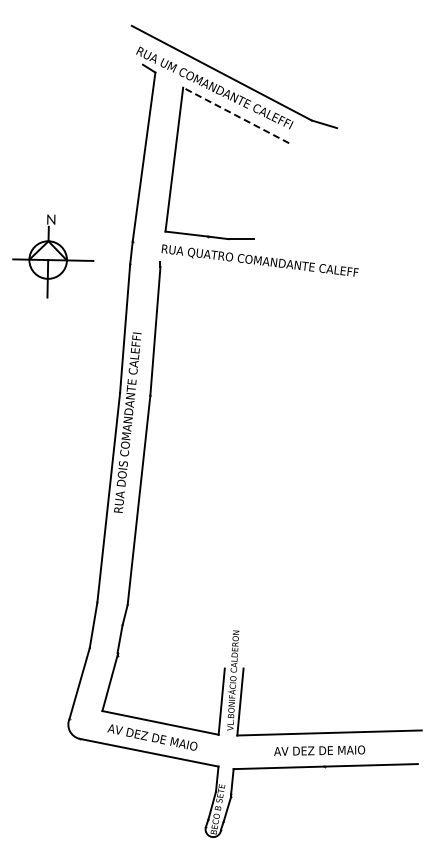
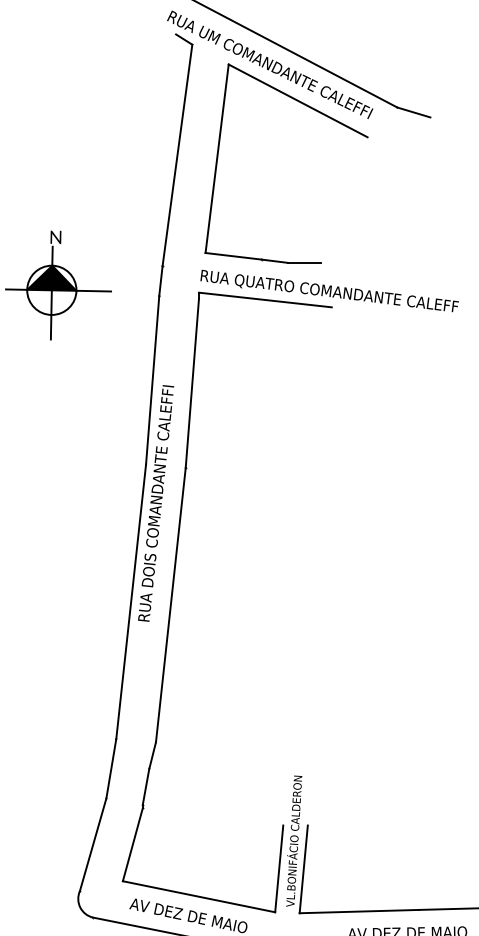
line: (236, 115) -> (298, 100), dashed -> solid
fill: (47, 250) -> (50, 277), added
line: (210, 267) -> (264, 300), added

